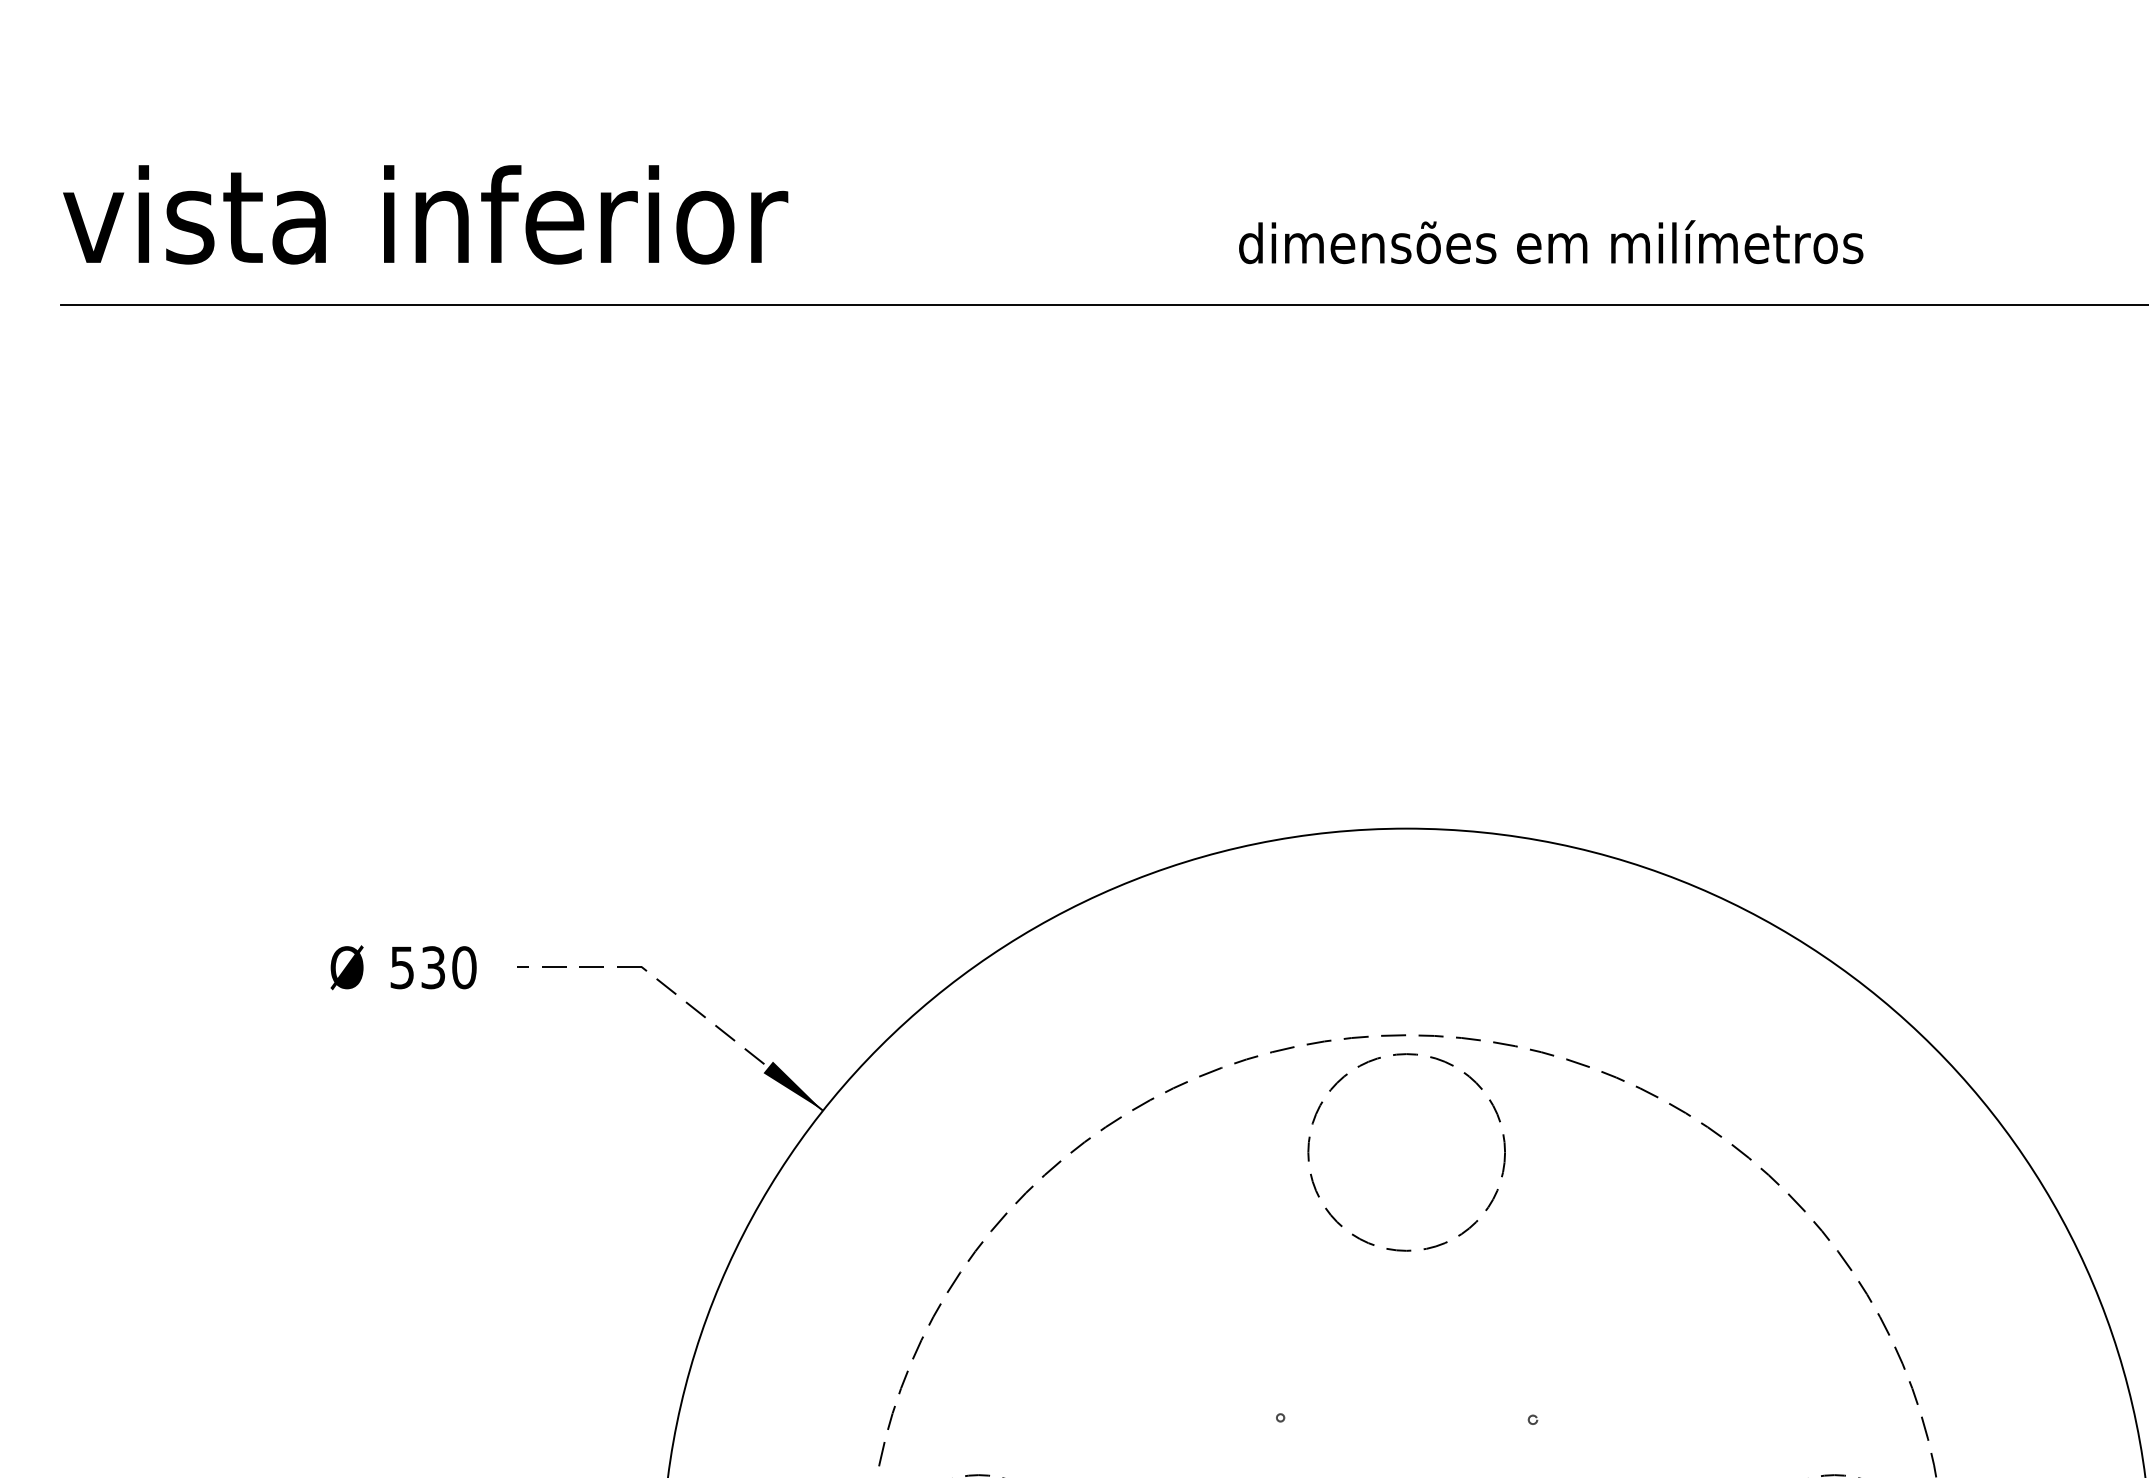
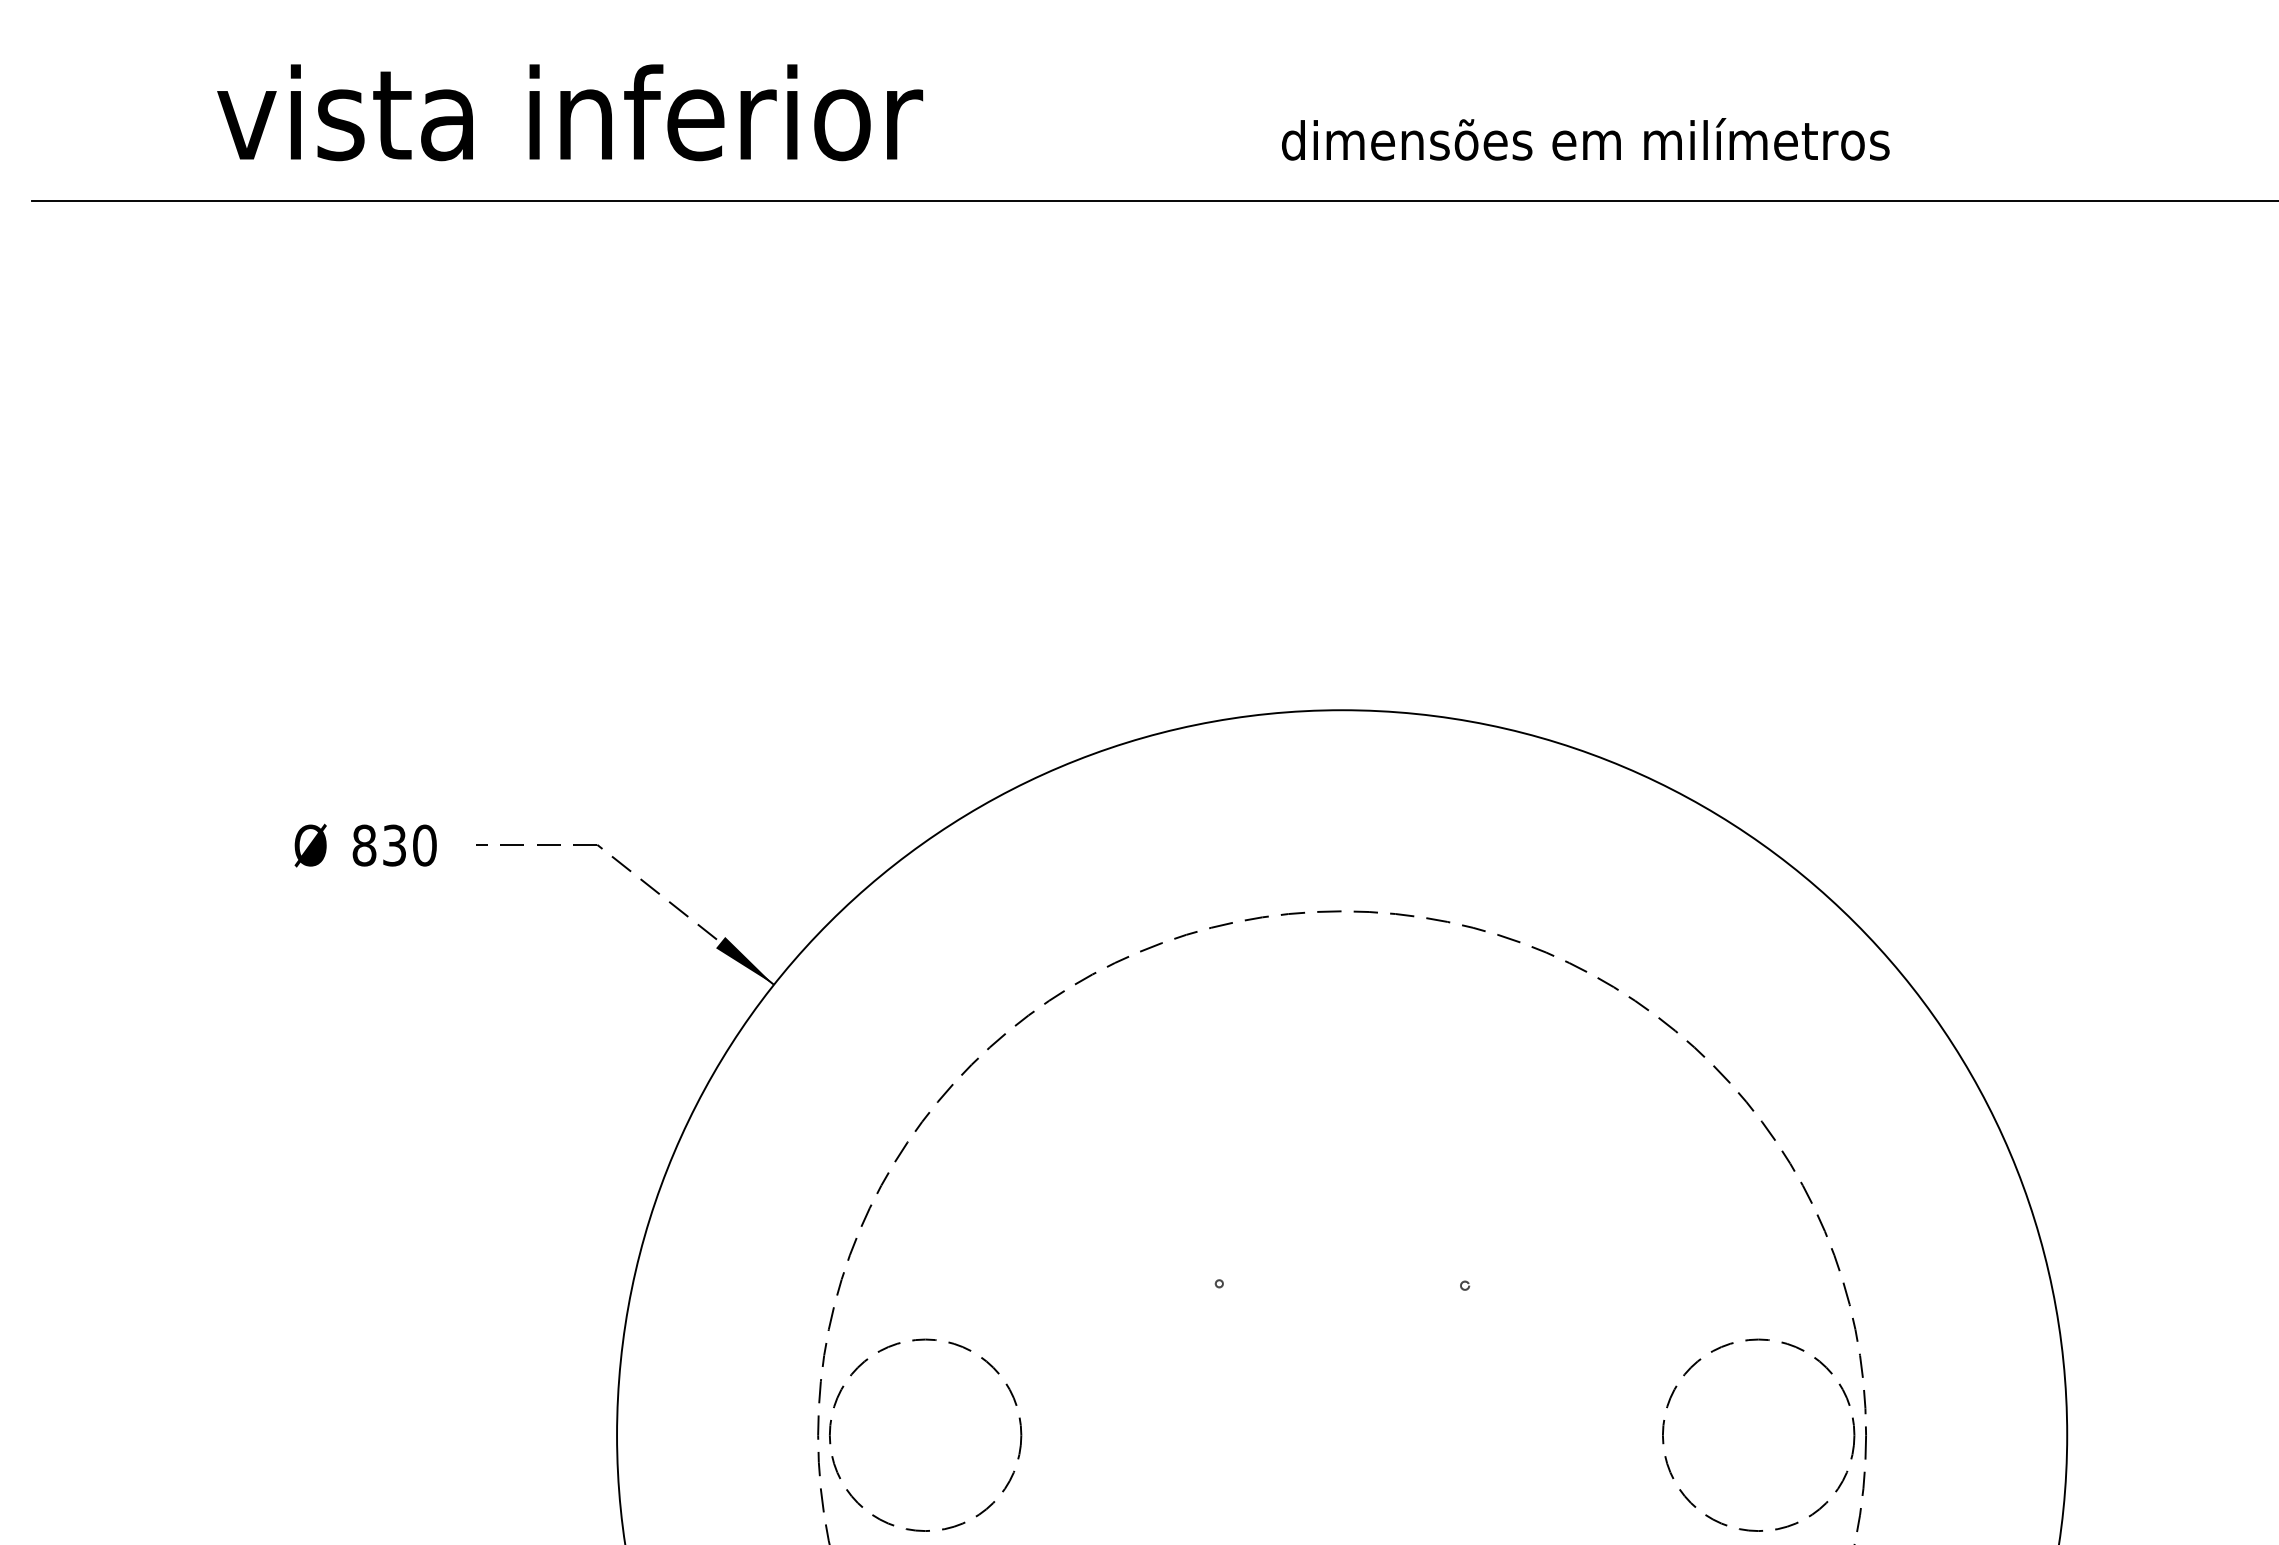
text: (426, 214) -> (570, 112), moved
text: (1550, 242) -> (1585, 139), moved
text: (402, 967) -> (364, 845), 530 -> 830
circle: (1406, 1152) -> (1341, 1025), removed

